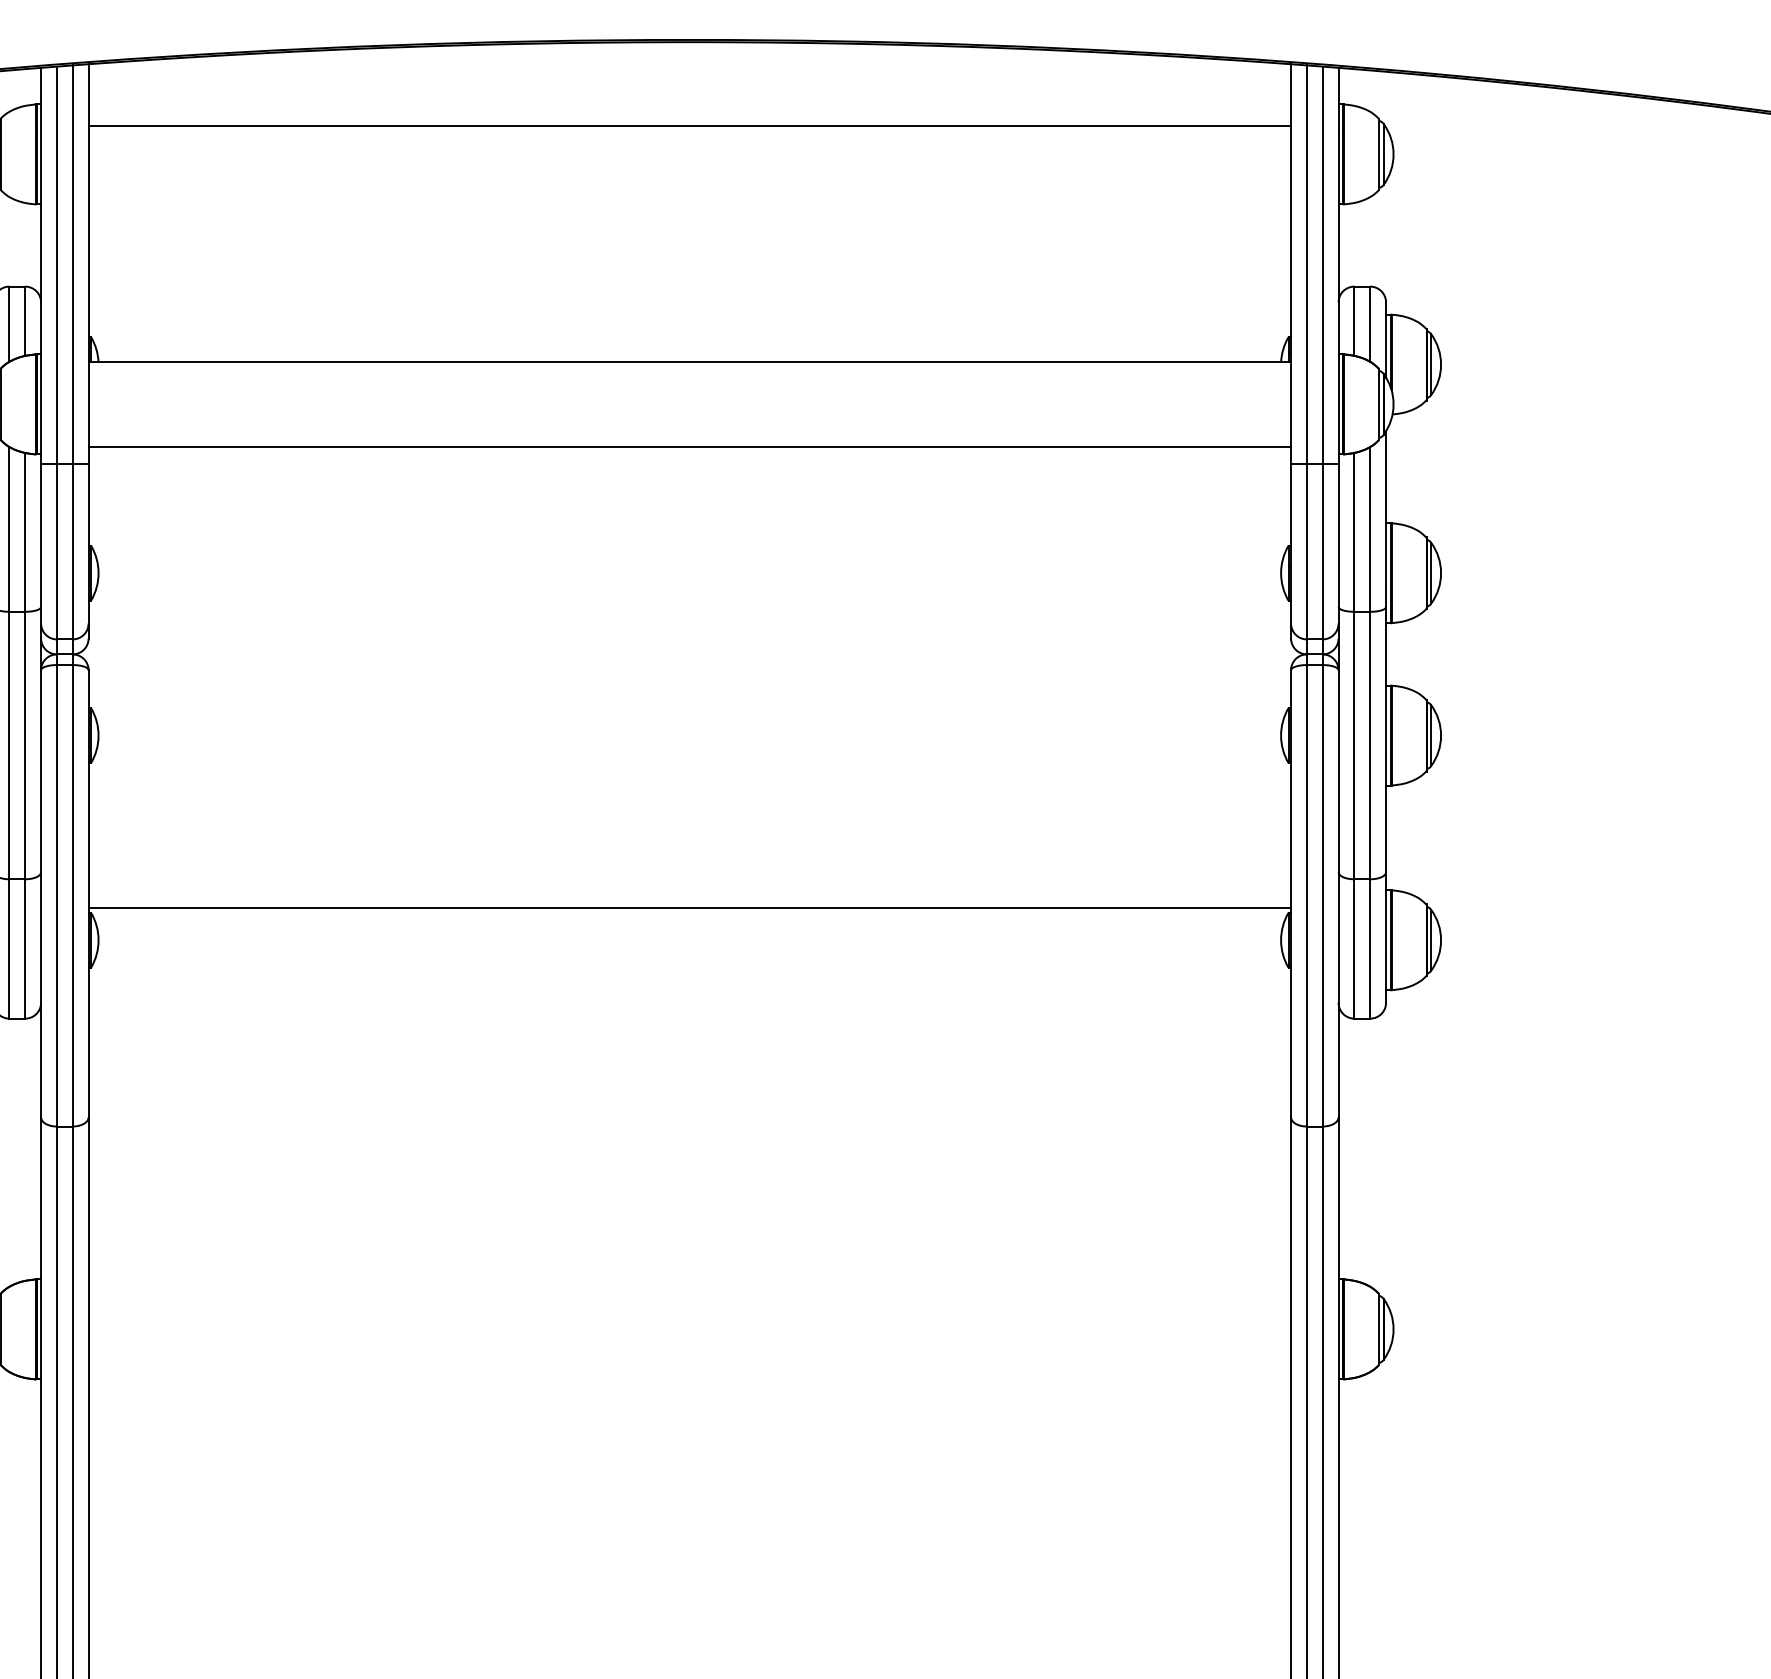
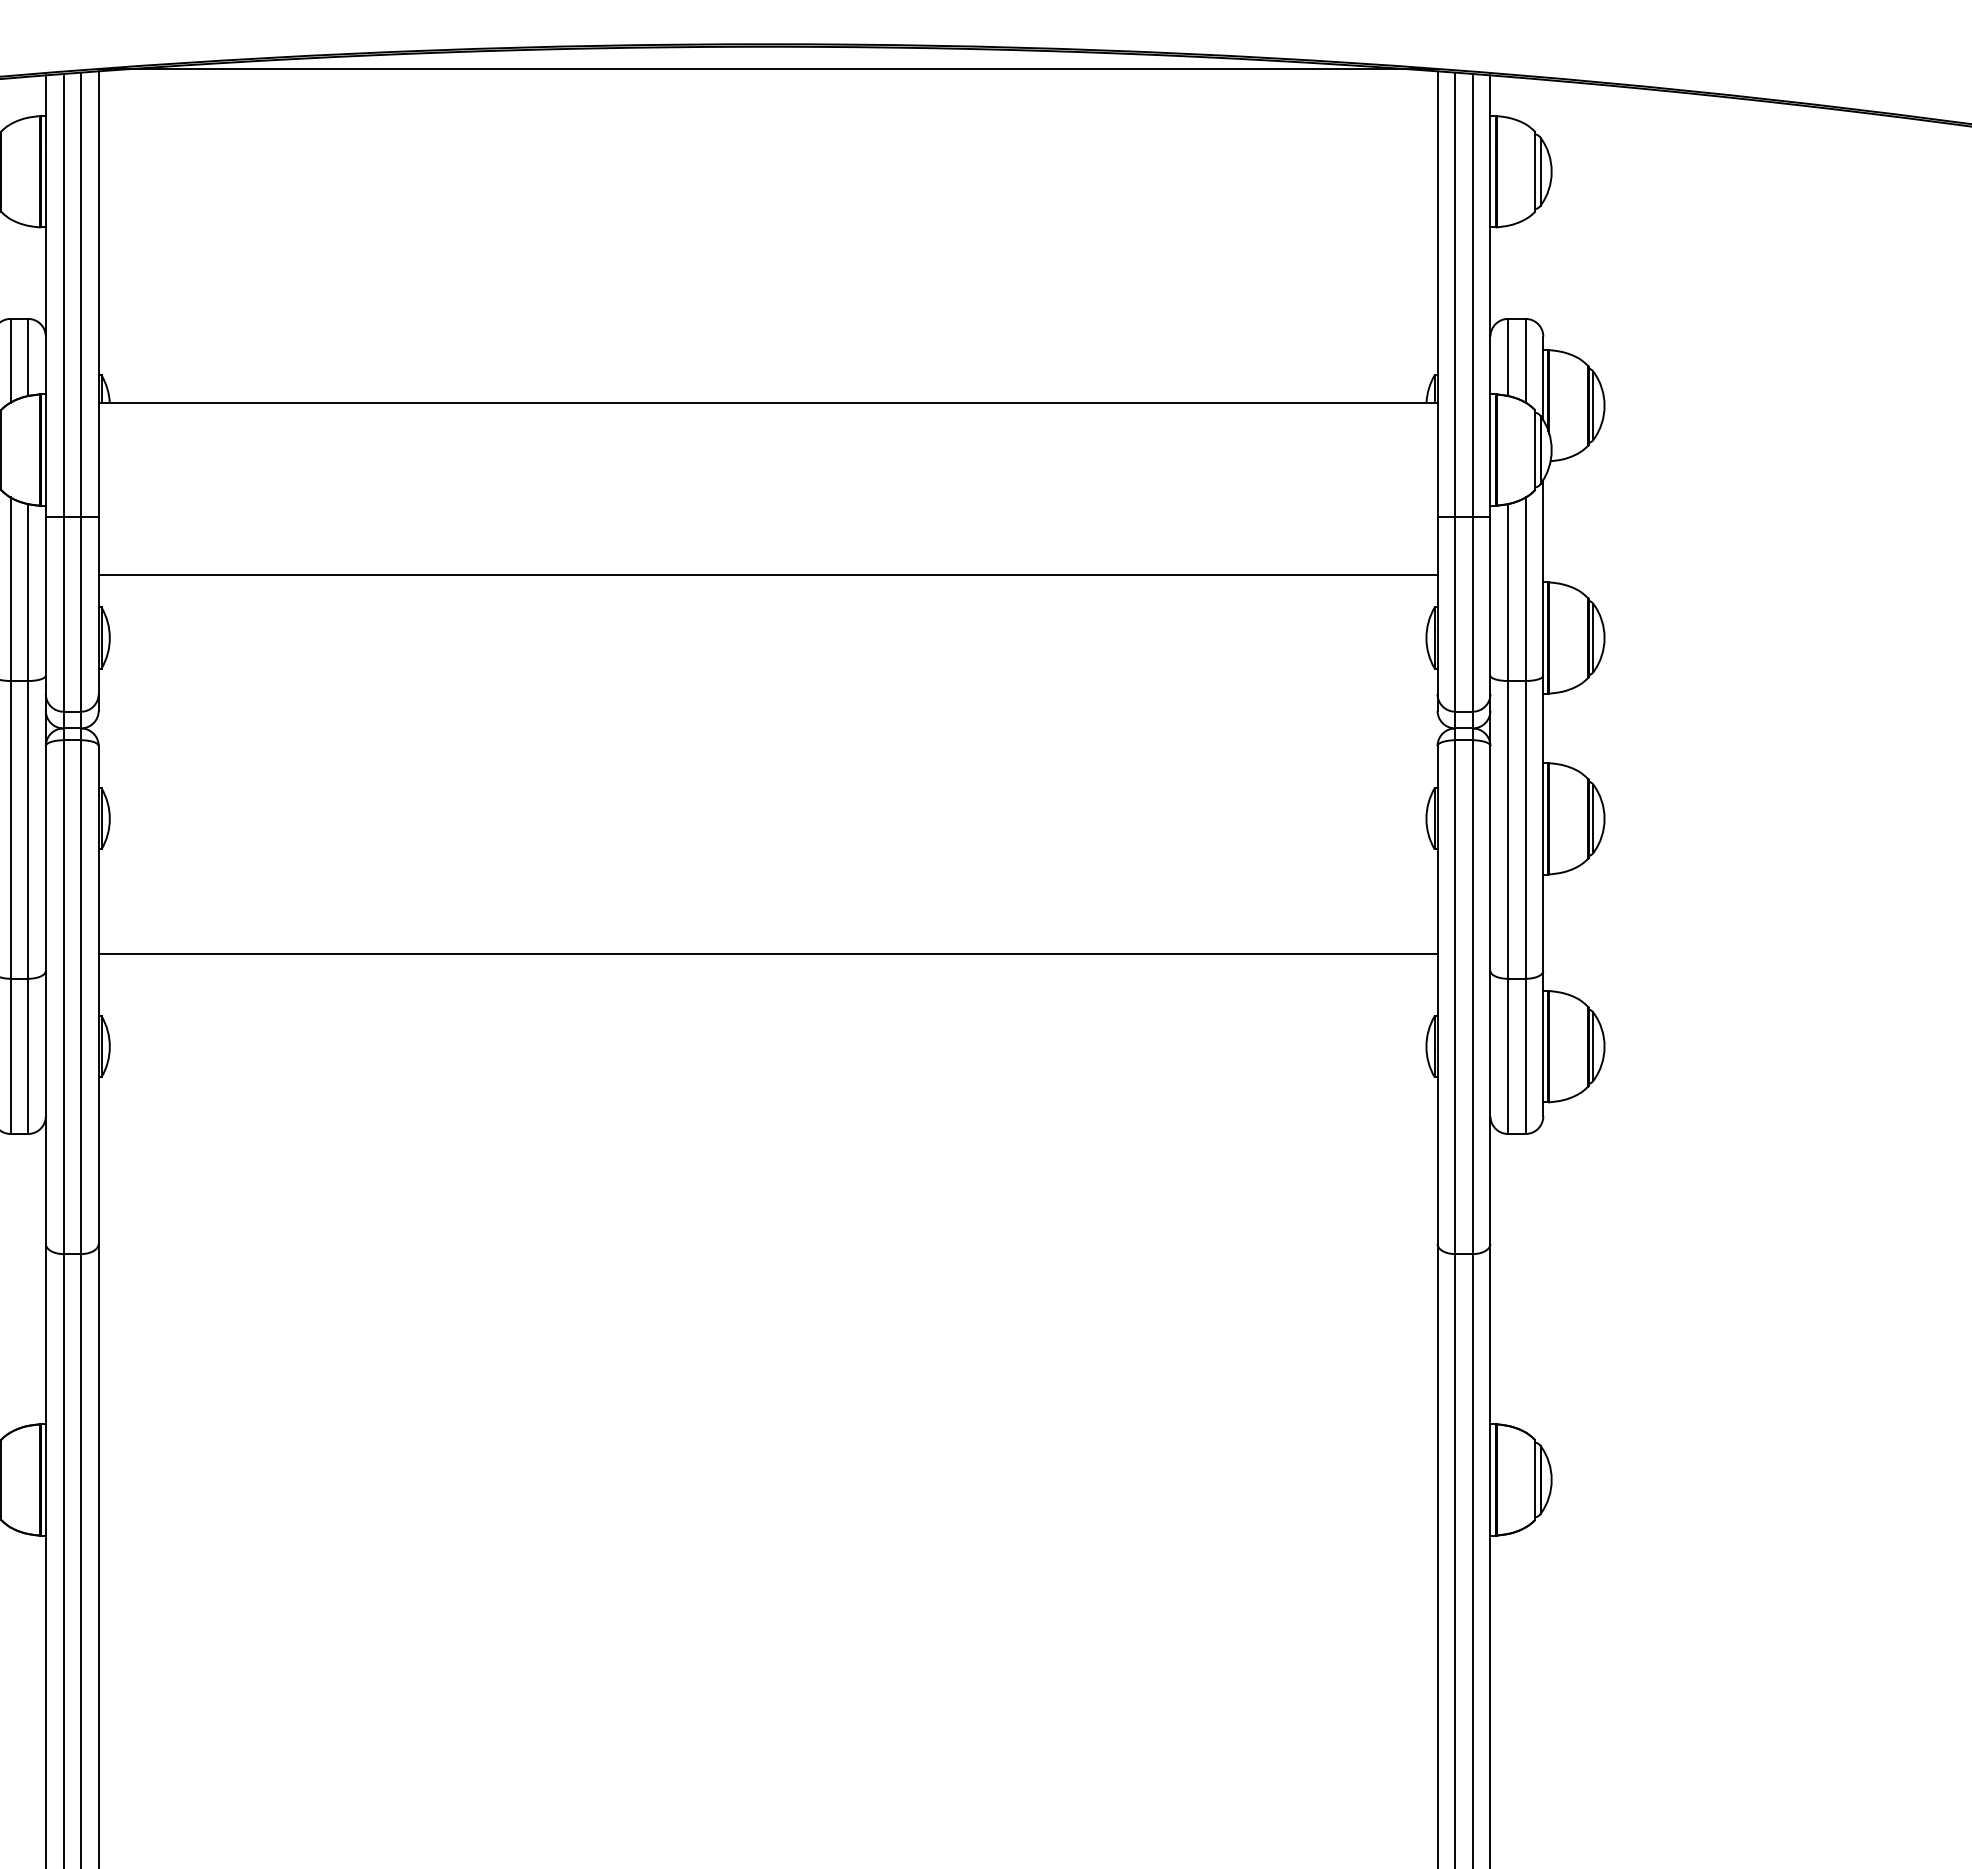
line: (689, 126) -> (767, 69), moved
line: (689, 446) -> (767, 574), moved
line: (689, 908) -> (767, 954), moved

